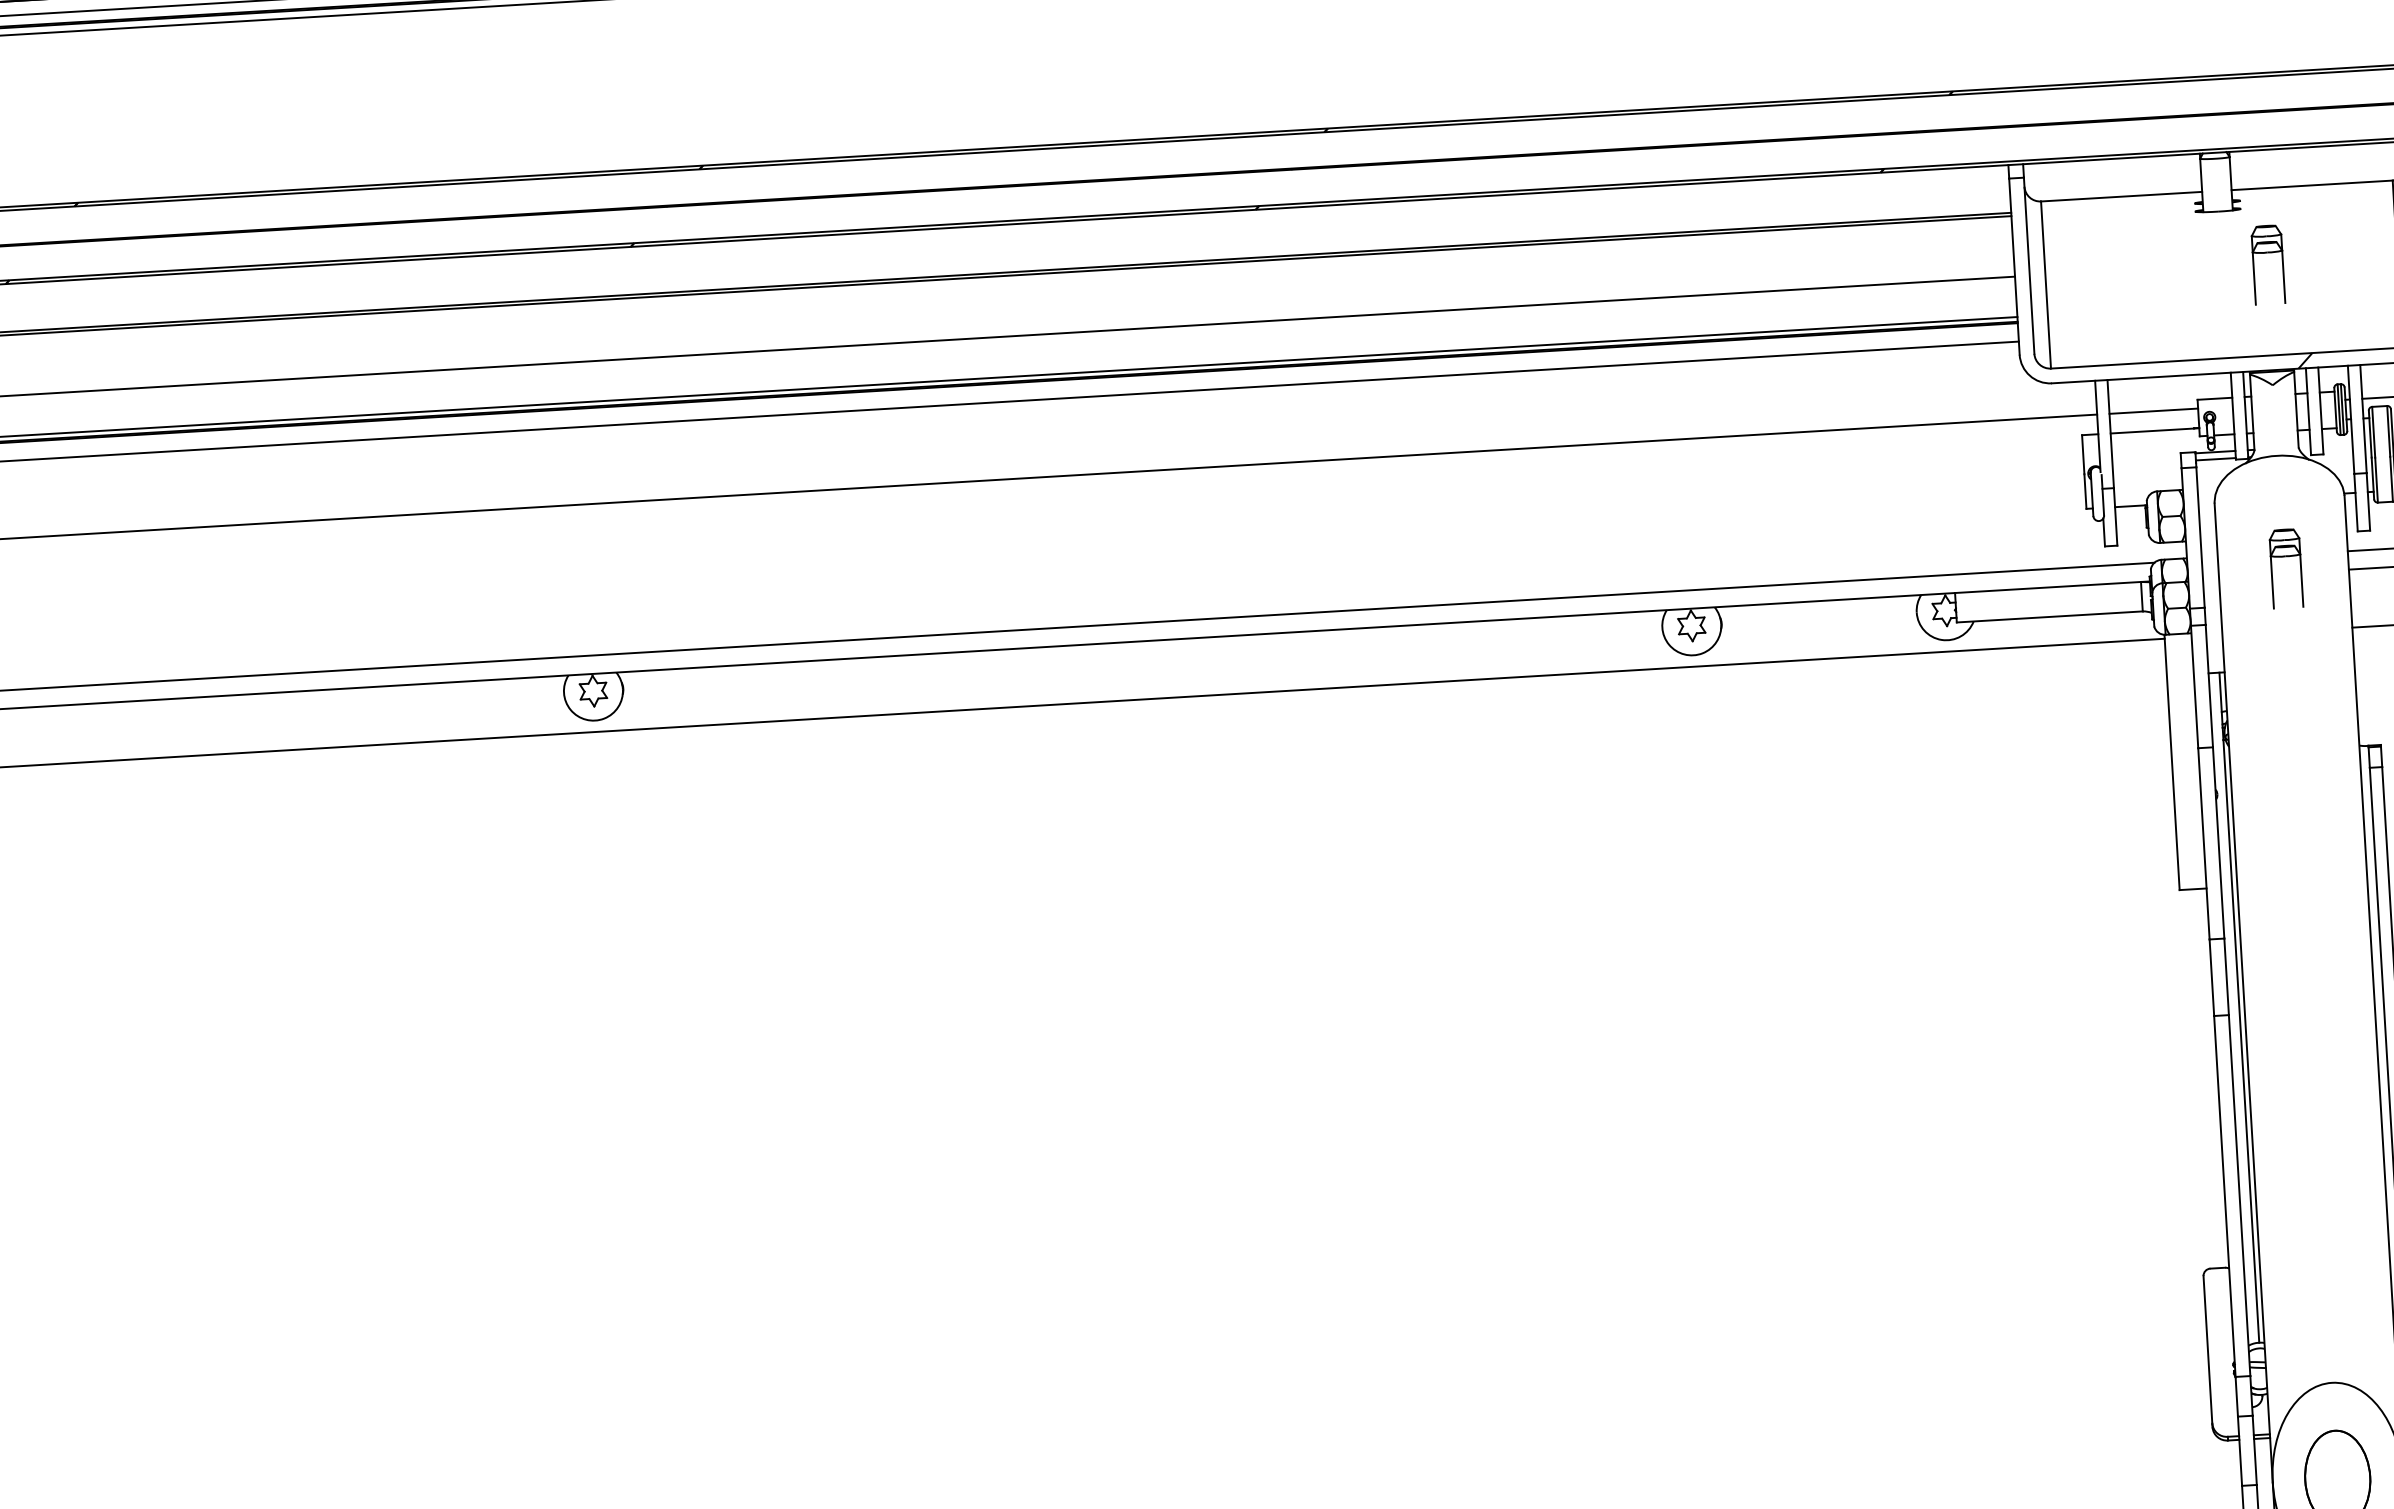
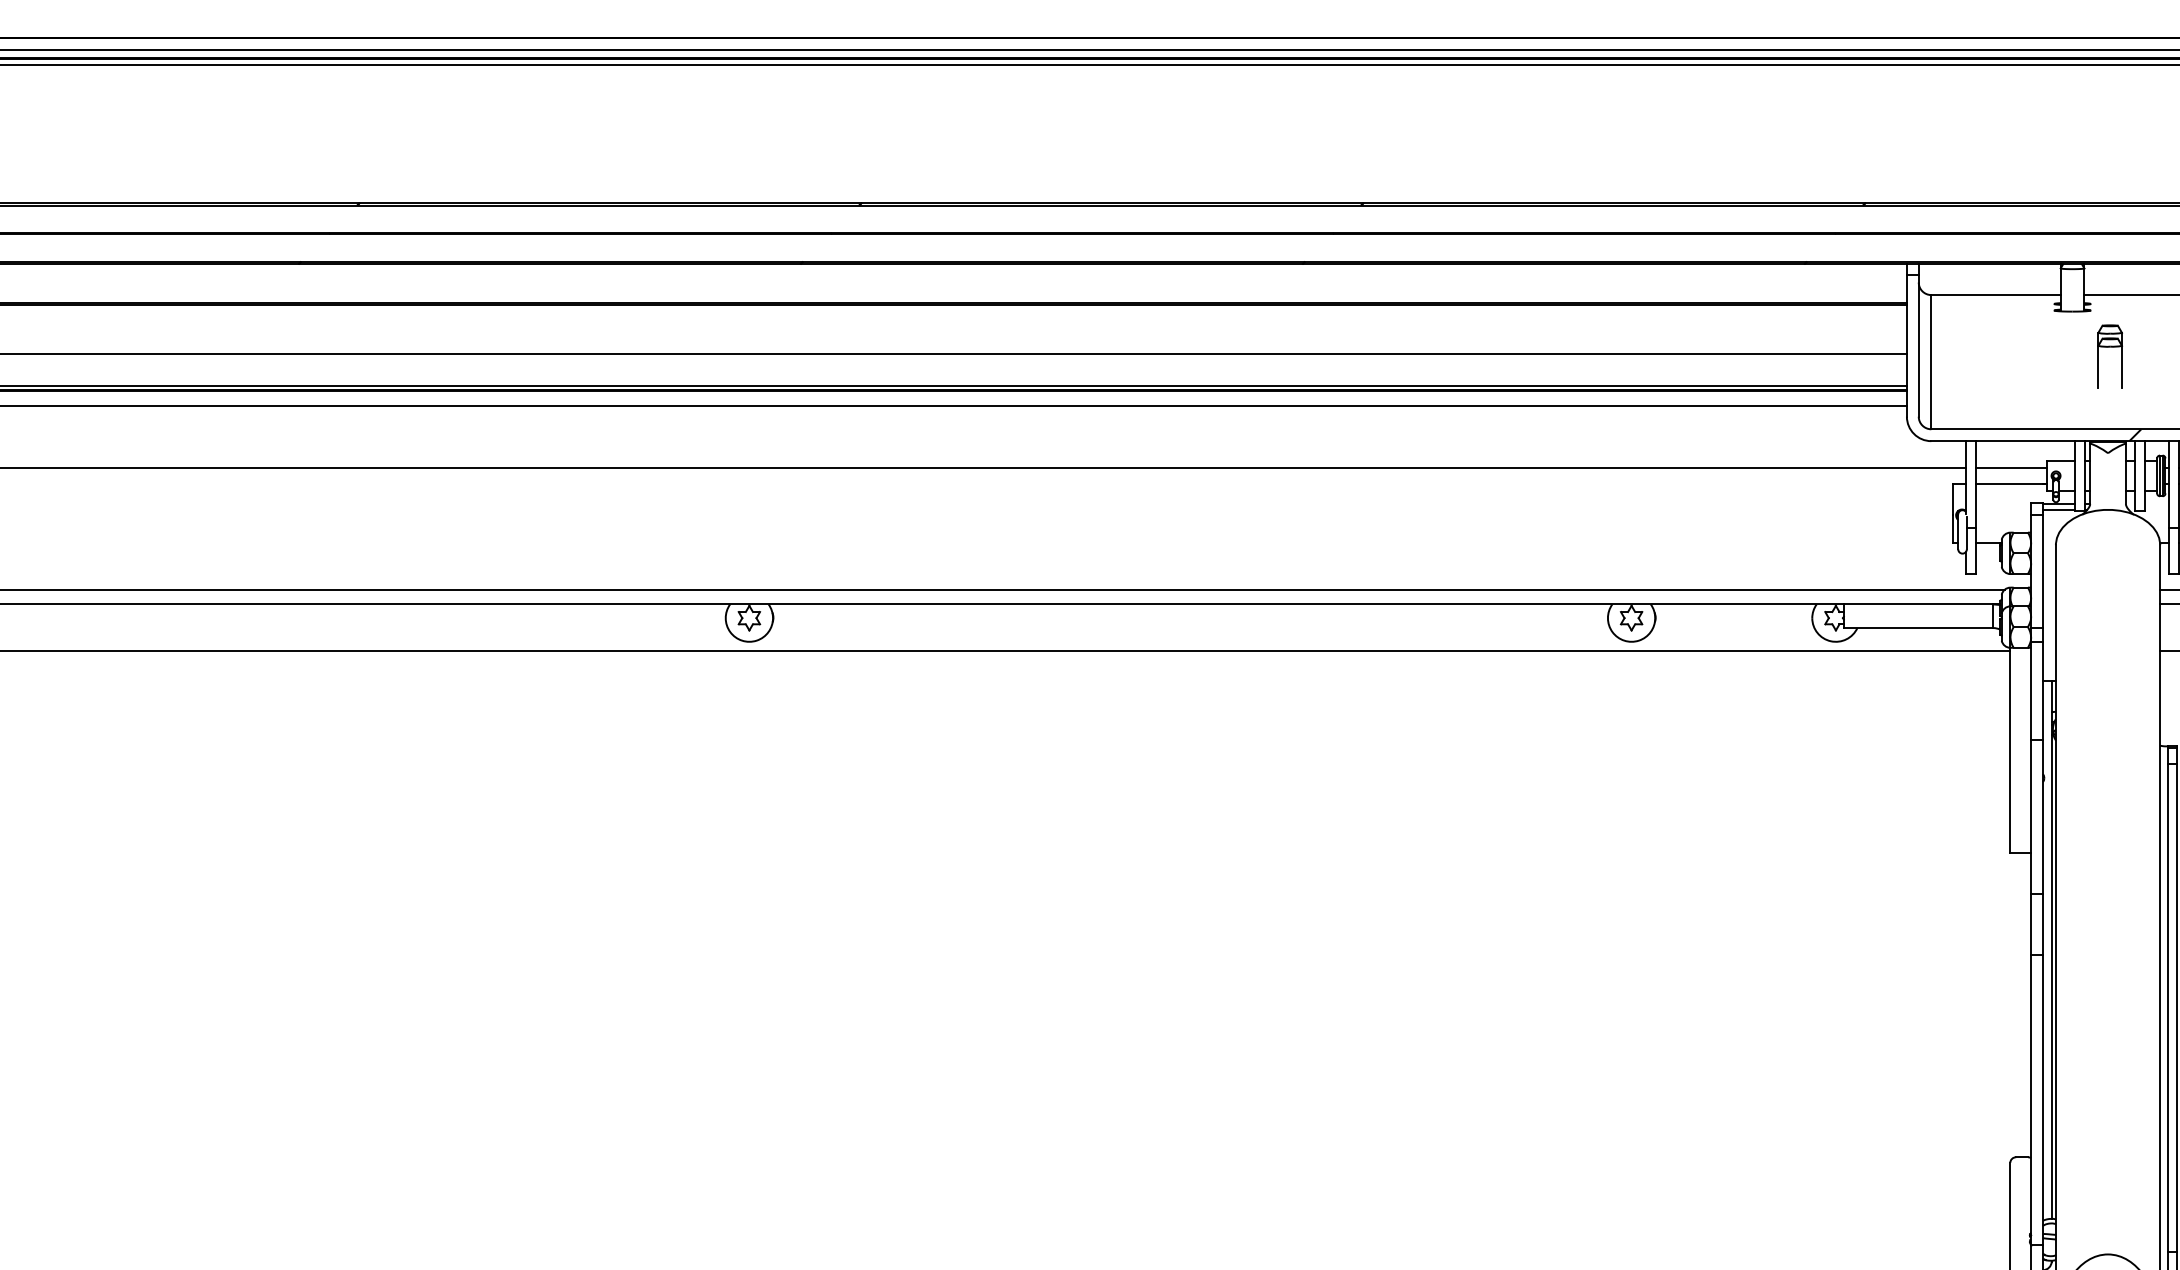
part: (2284, 557) -> (2109, 591), removed

